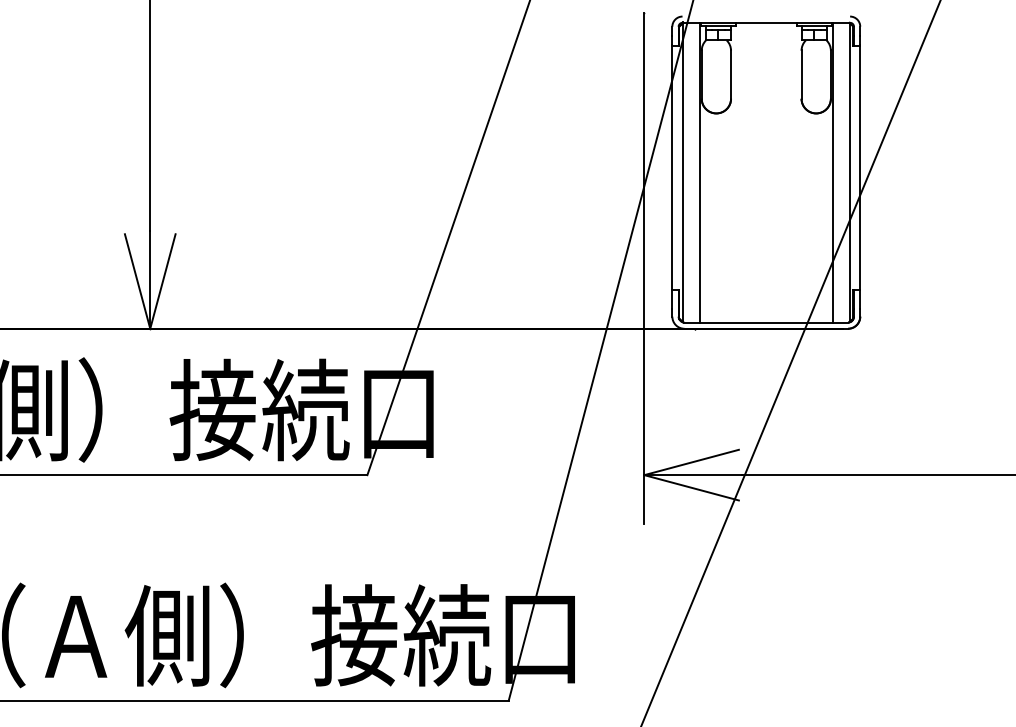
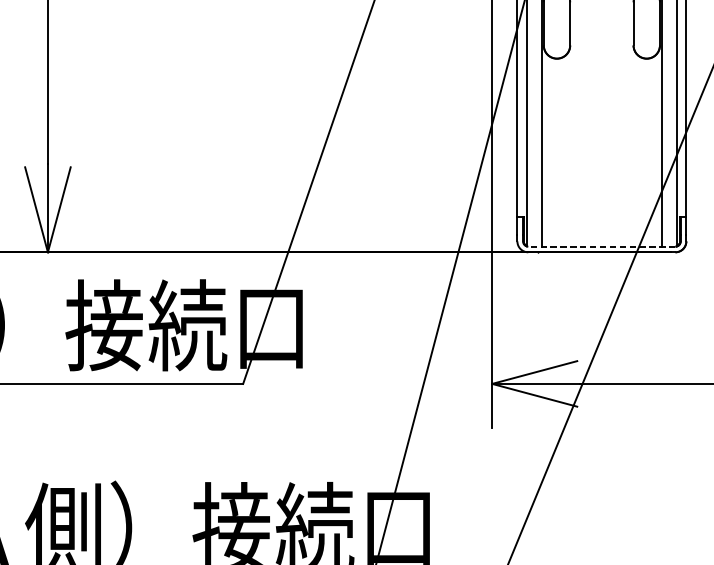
line: (766, 322) -> (602, 246), solid -> dashed

